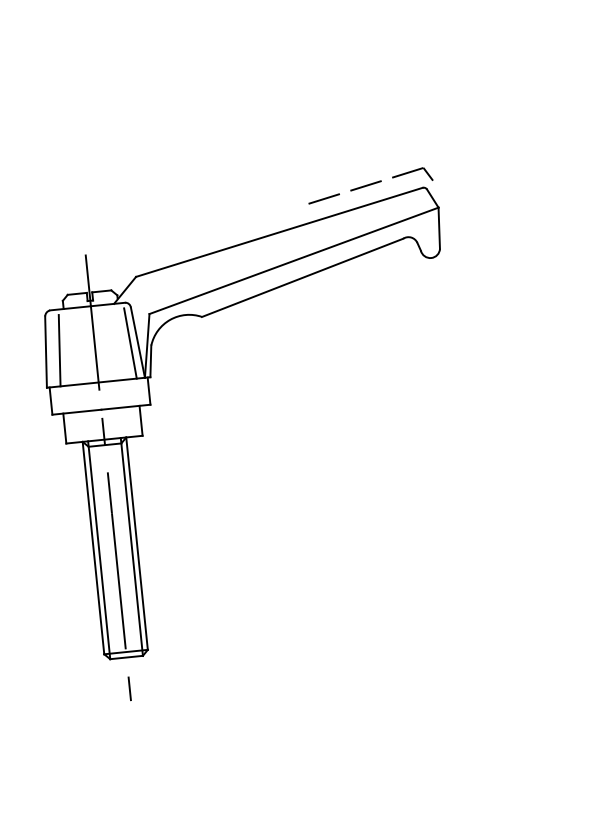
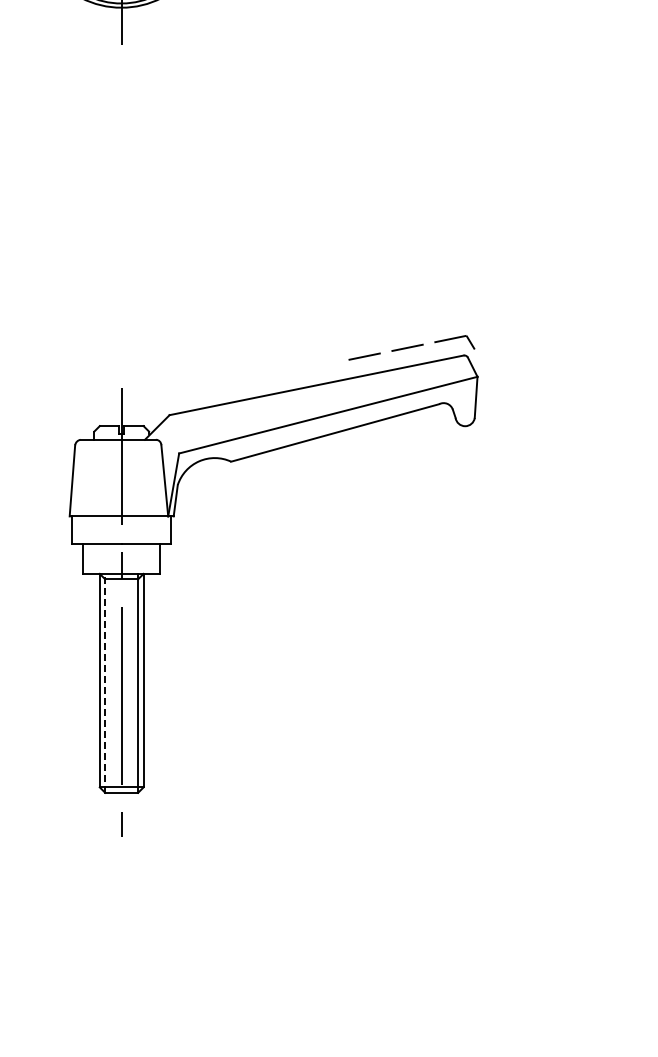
line: (130, 343) -> (157, 480), removed
line: (59, 350) -> (85, 480), removed
line: (99, 549) -> (105, 682), solid -> dashed

